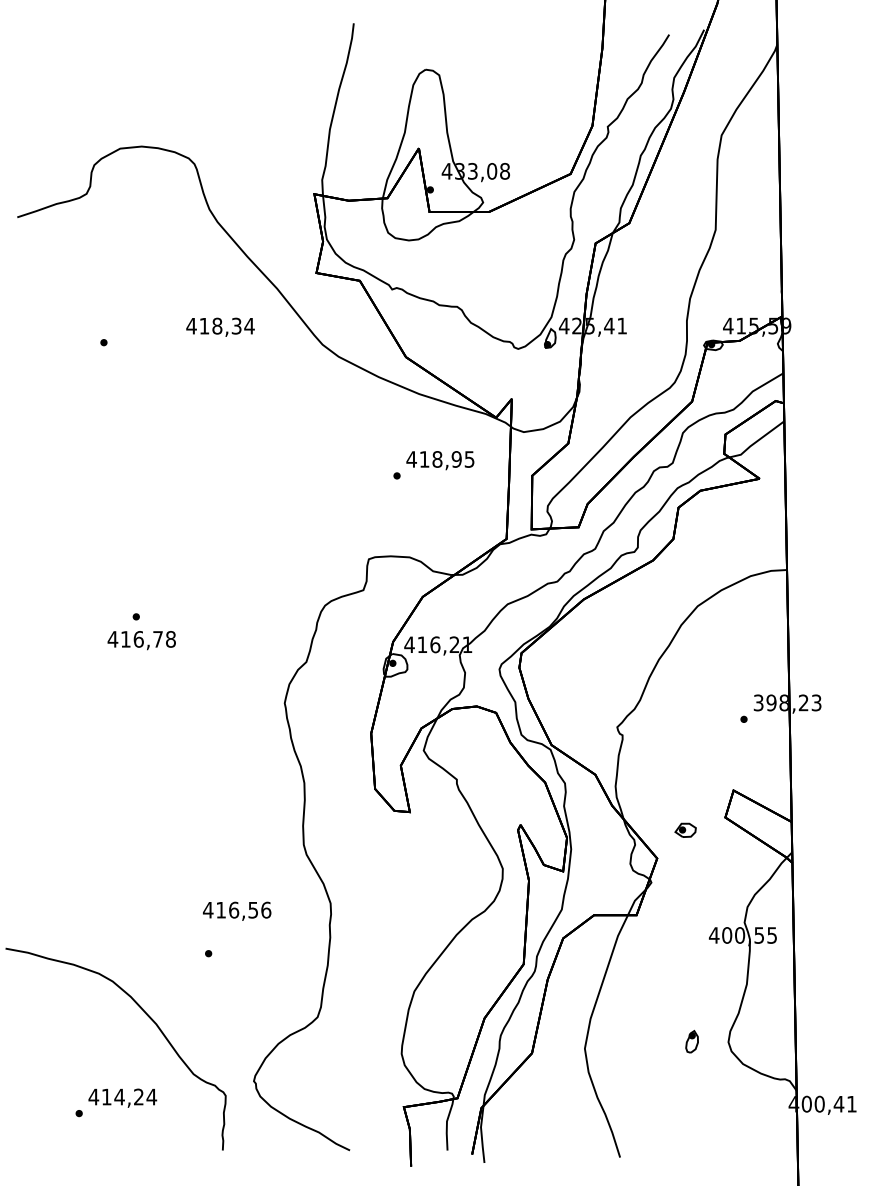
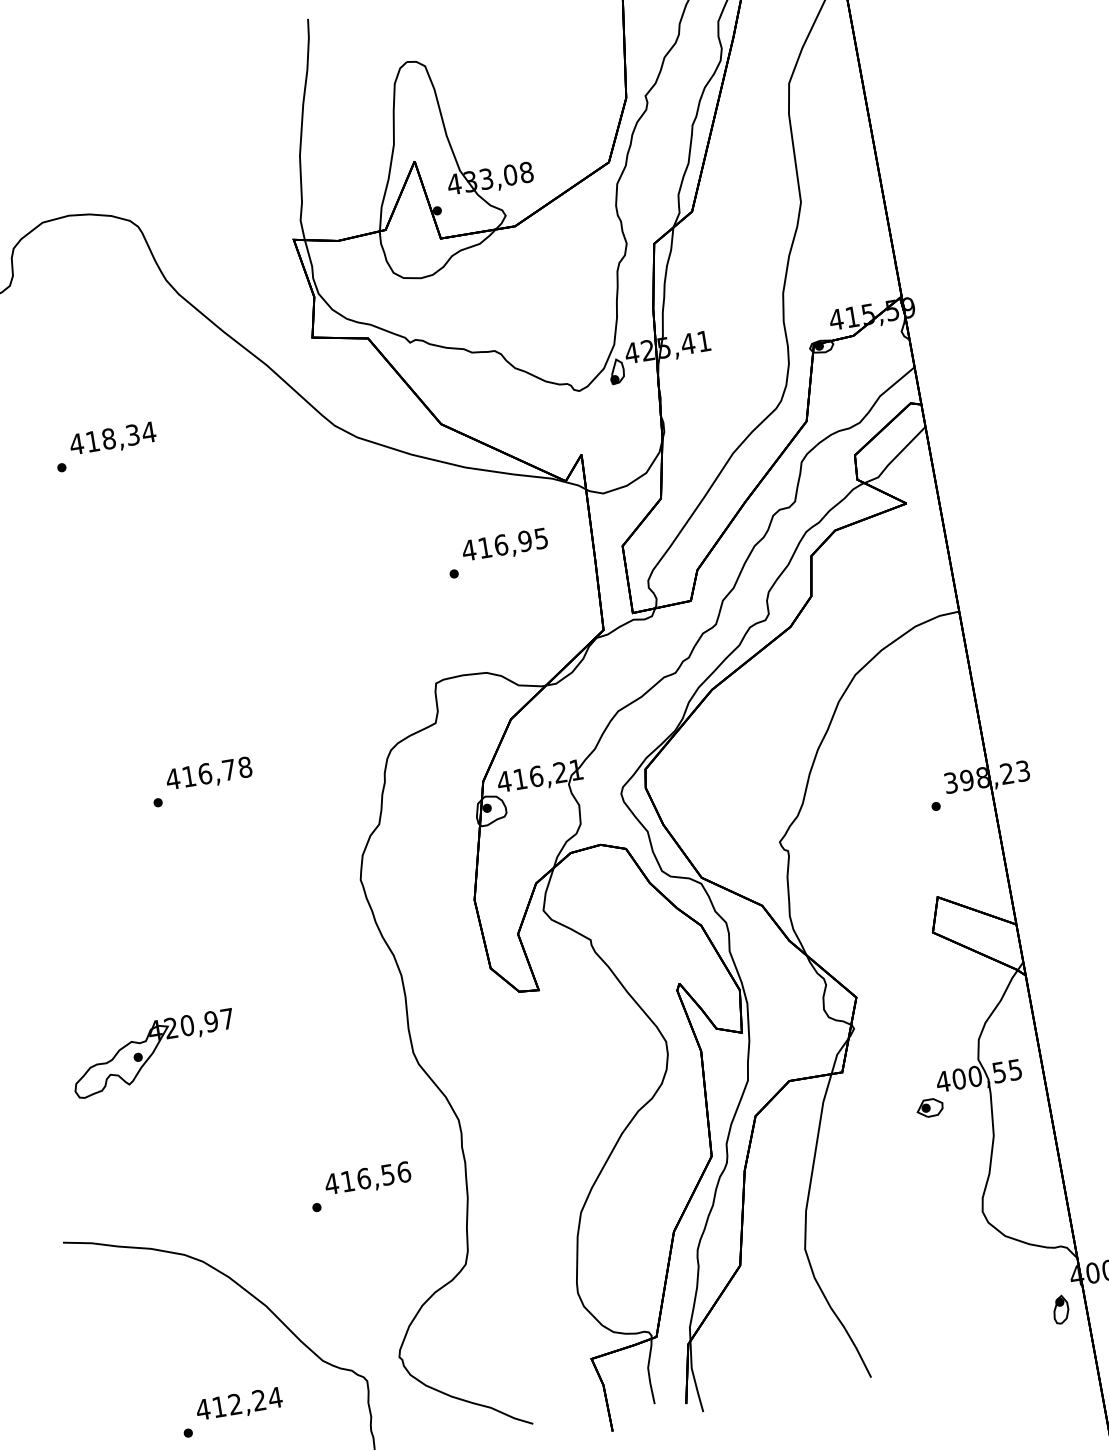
text: (220, 326) -> (112, 438), moved
text: (437, 459) -> (501, 545), 418,95 -> 416,95
text: (141, 640) -> (208, 774), moved
part: (100, 812) -> (153, 1053), added
part: (685, 829) -> (929, 1107), moved
text: (237, 910) -> (368, 1178), moved
part: (691, 1041) -> (1060, 1309), moved
text: (119, 1096) -> (235, 1403), 414,24 -> 412,24

